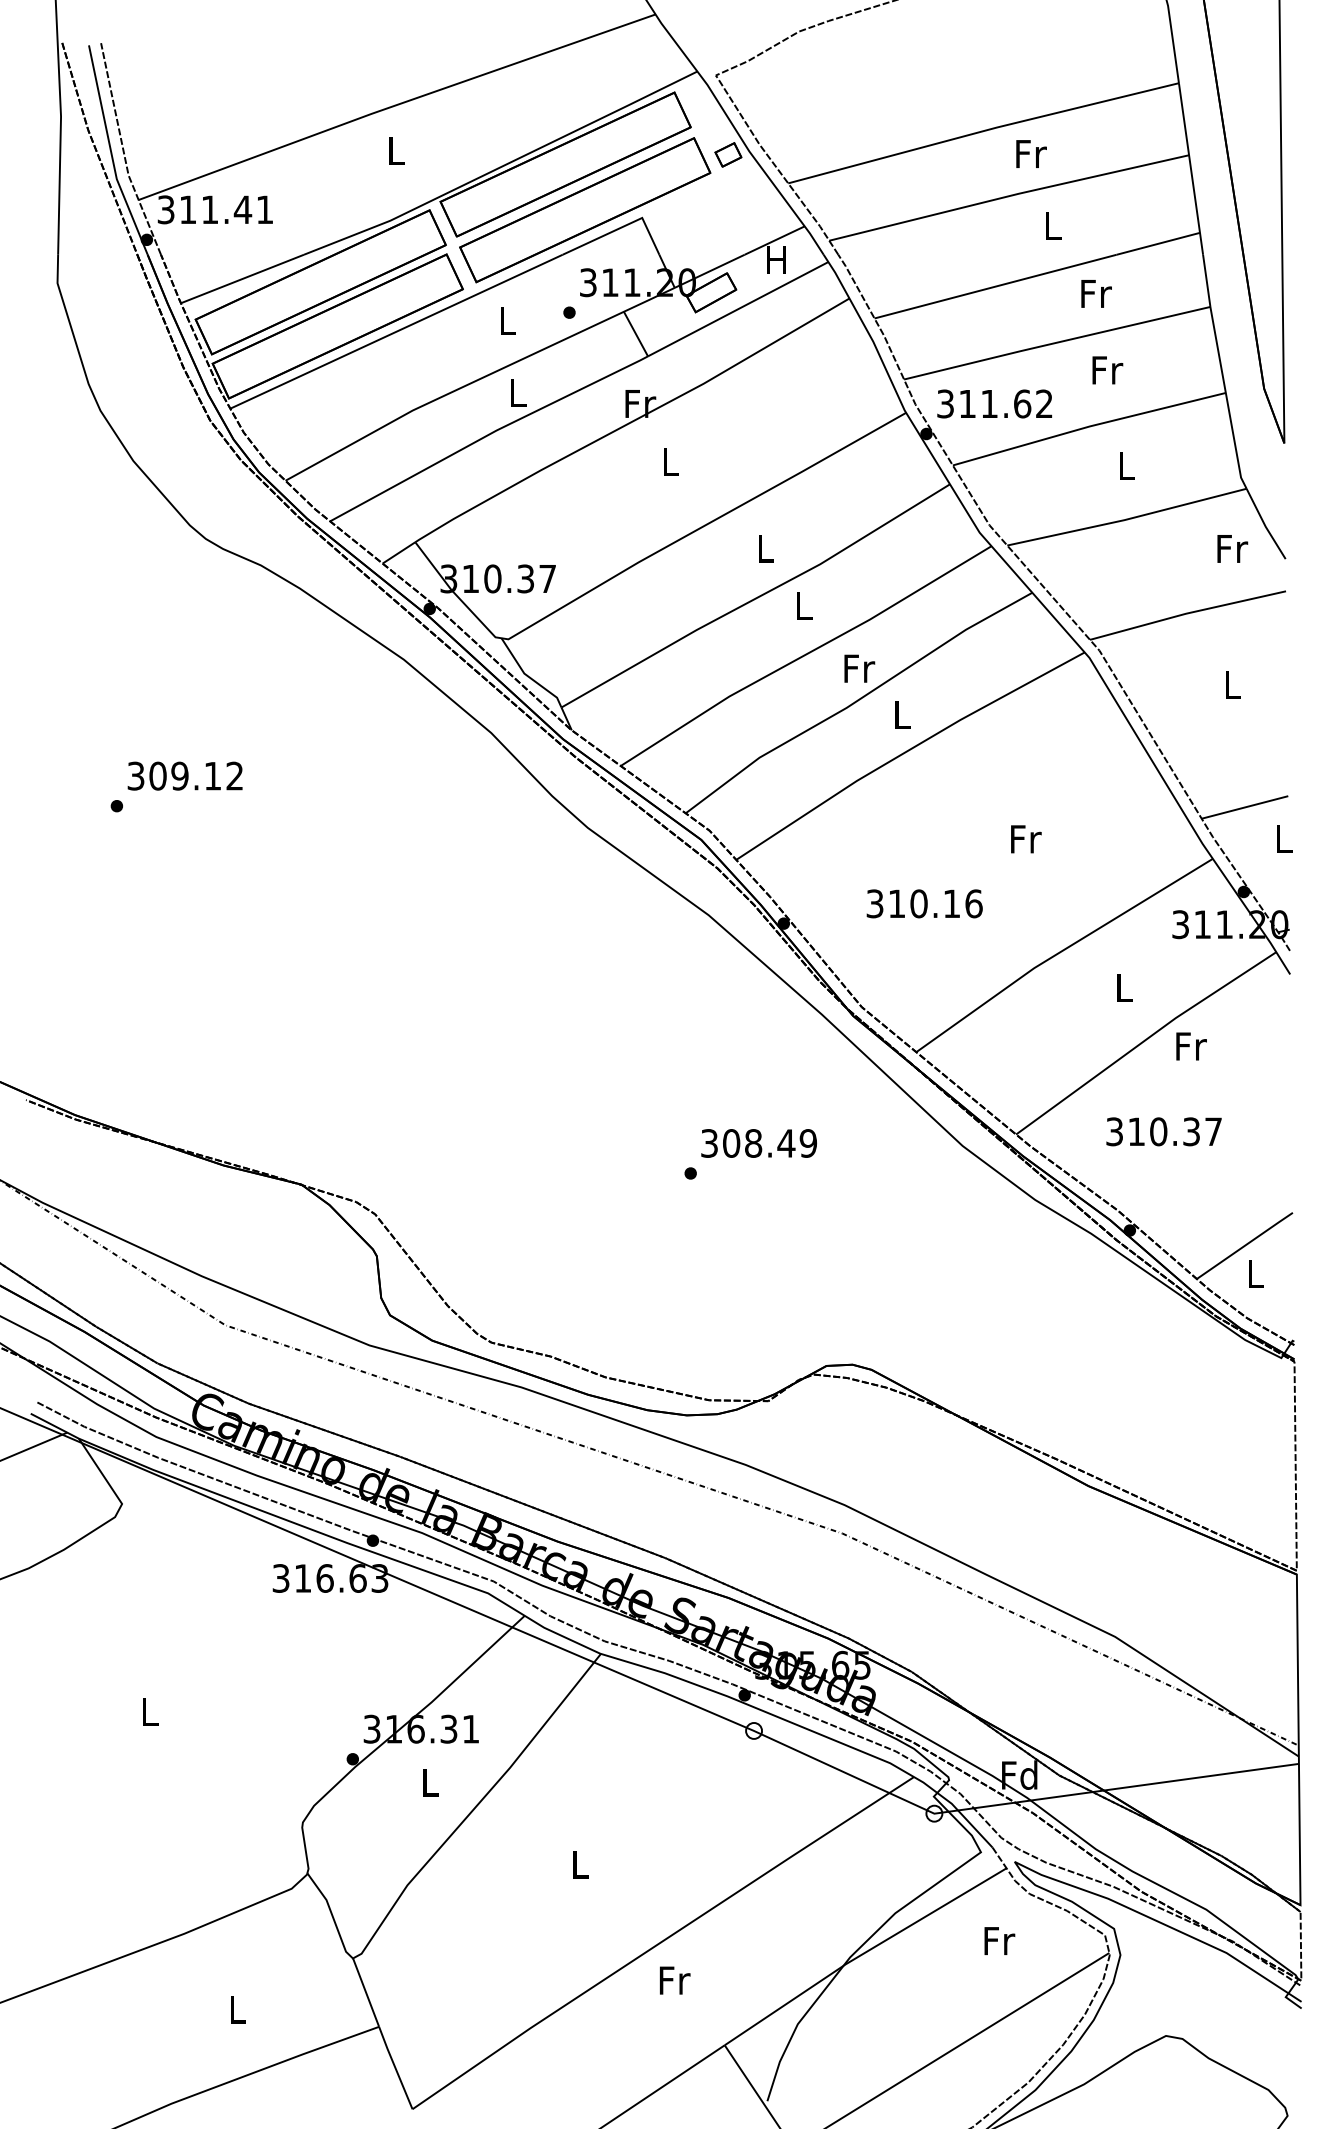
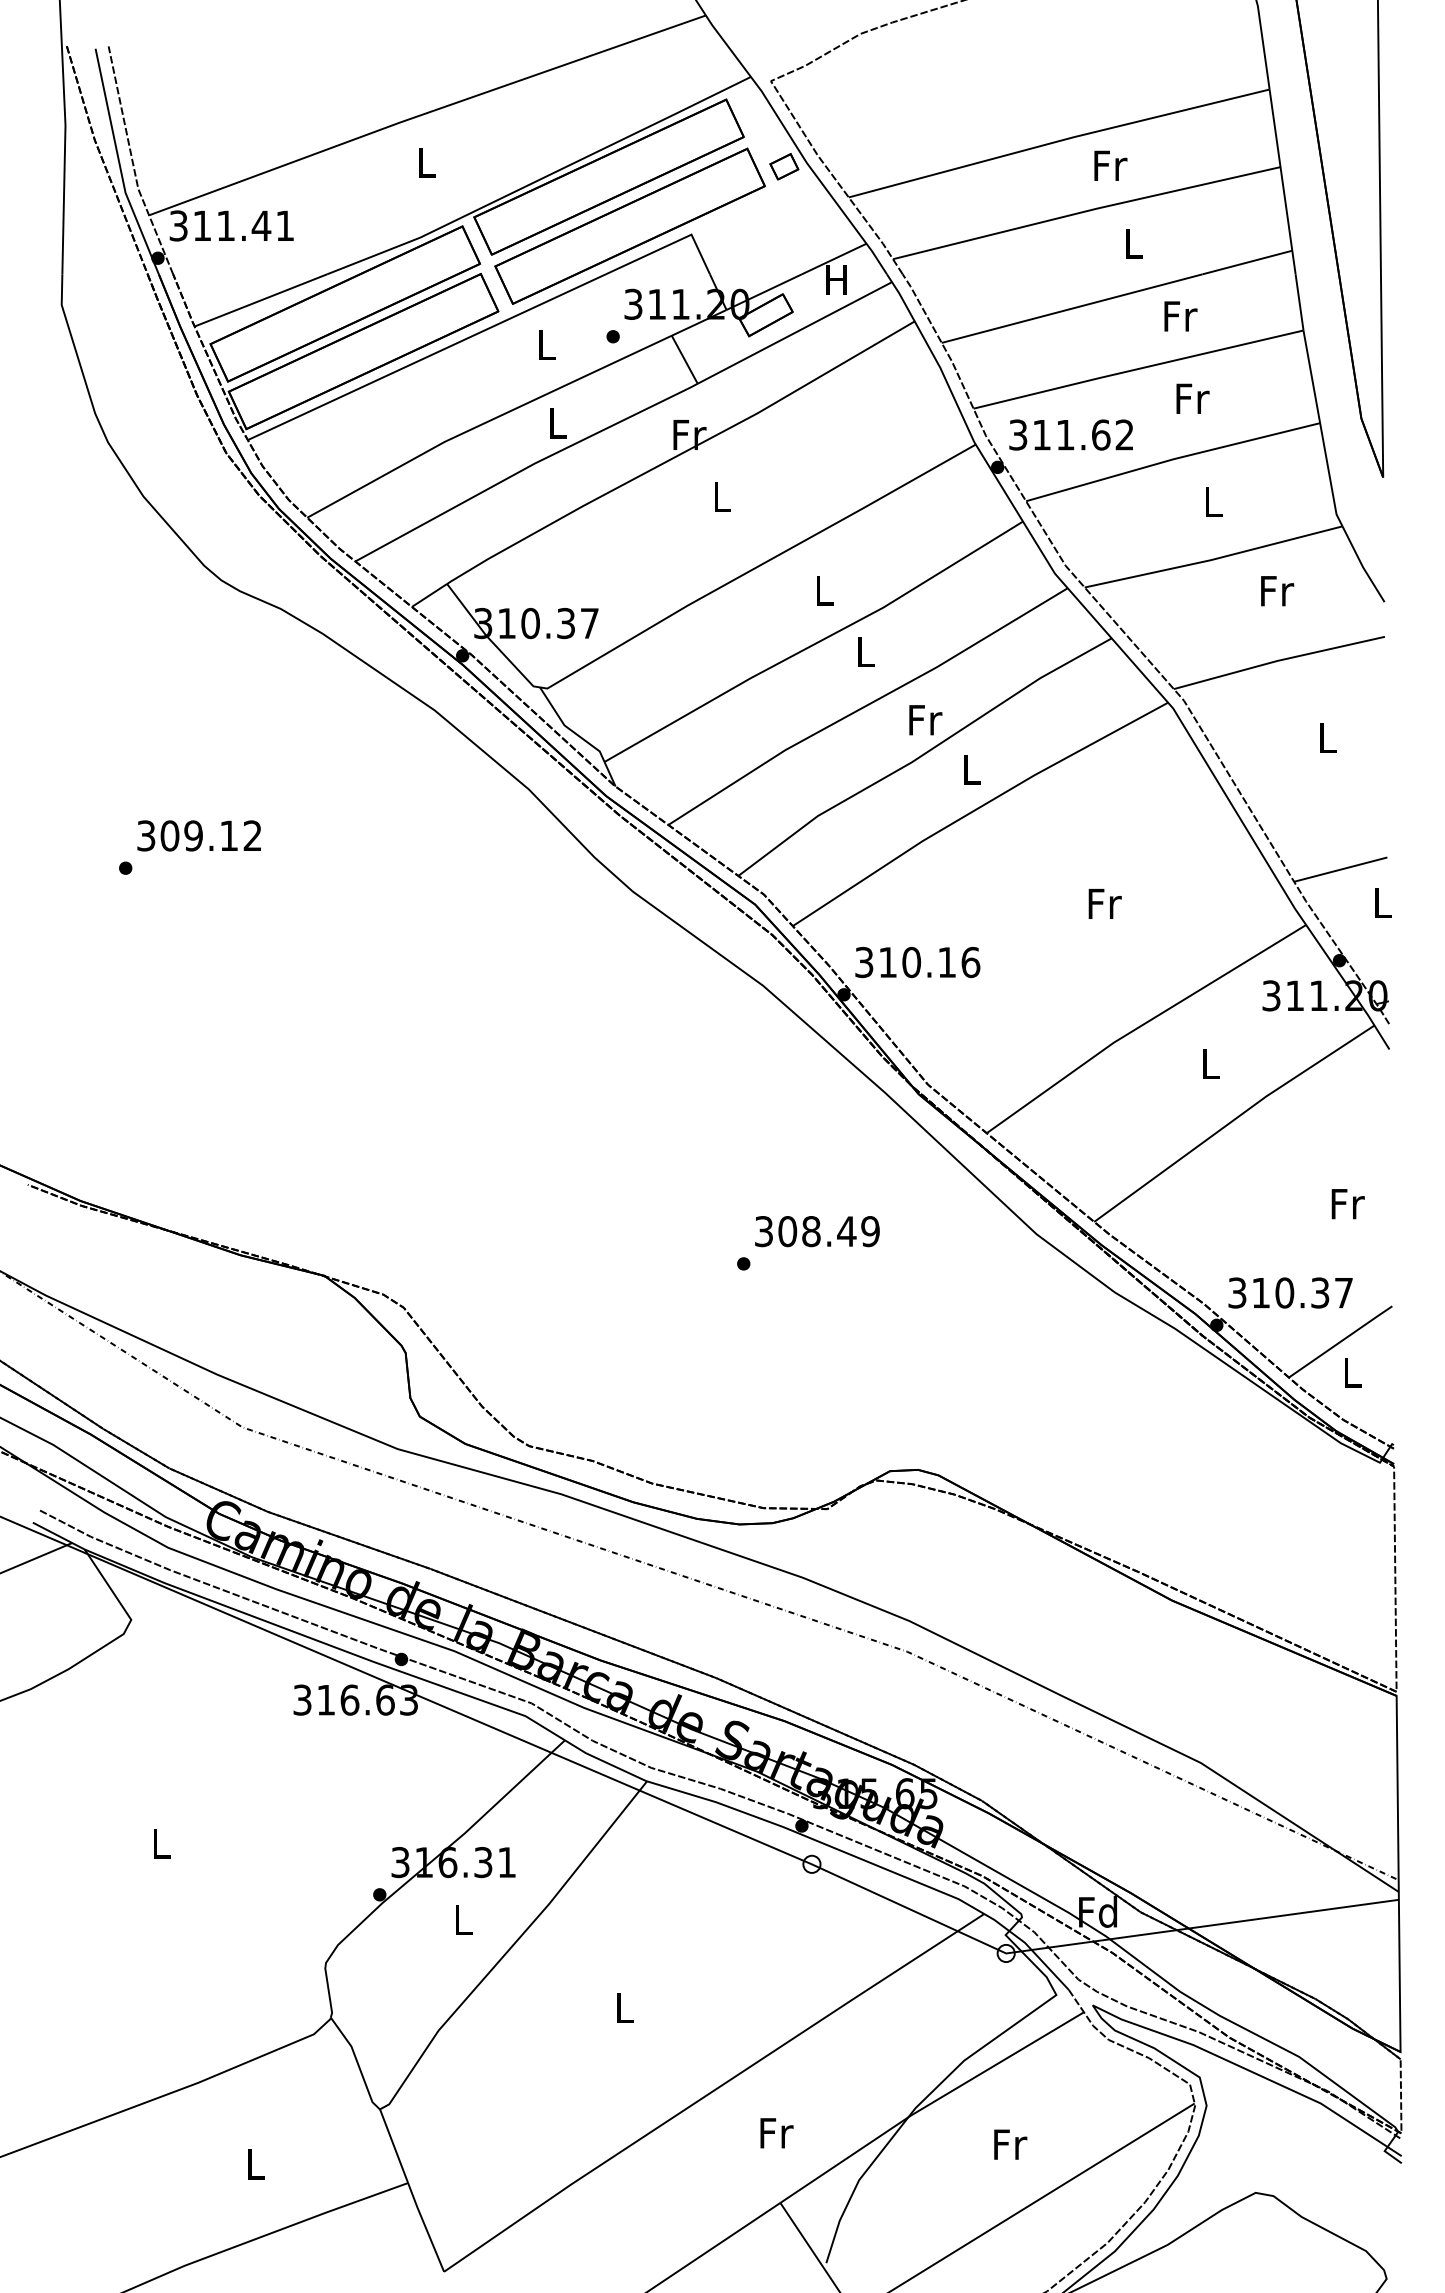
text: (1232, 549) -> (1277, 591), moved
text: (924, 903) -> (917, 962), moved
text: (1190, 1046) -> (1347, 1204), moved
text: (1163, 1131) -> (1290, 1292), moved
text: (999, 1940) -> (1010, 2144), moved
text: (674, 1980) -> (776, 2133), moved

